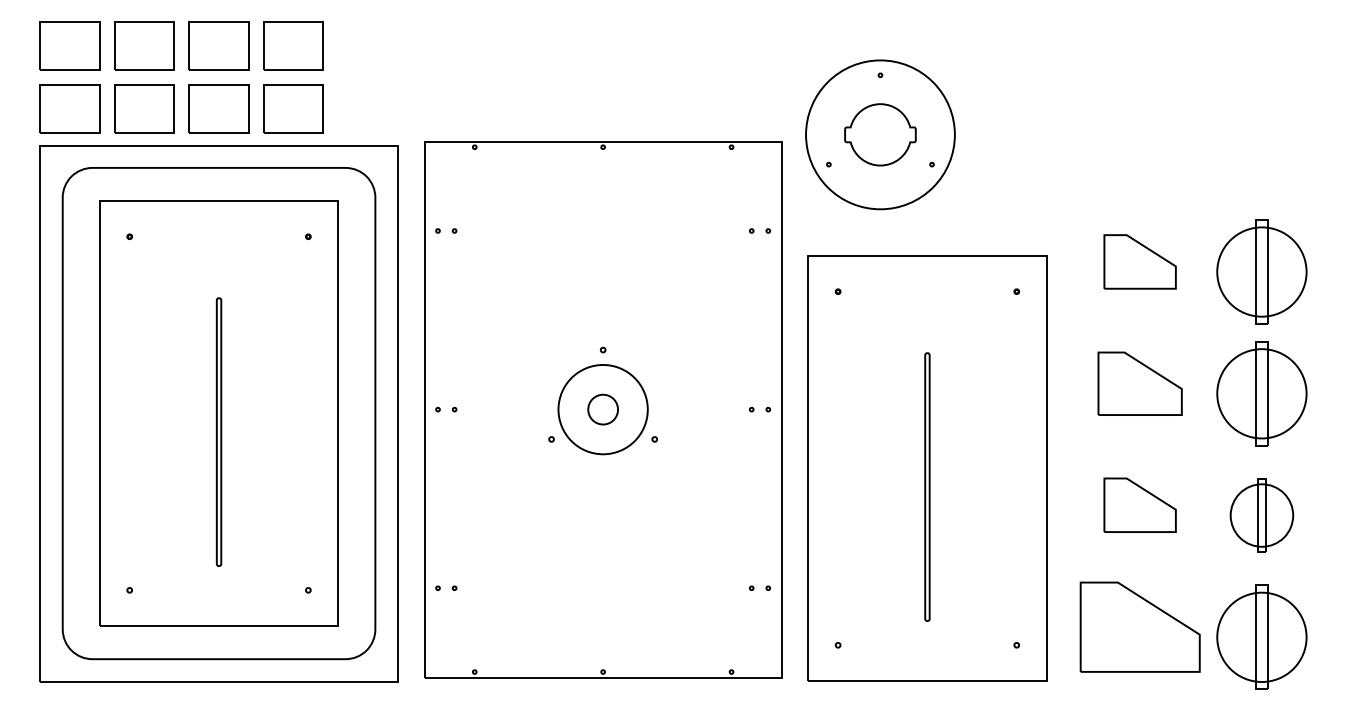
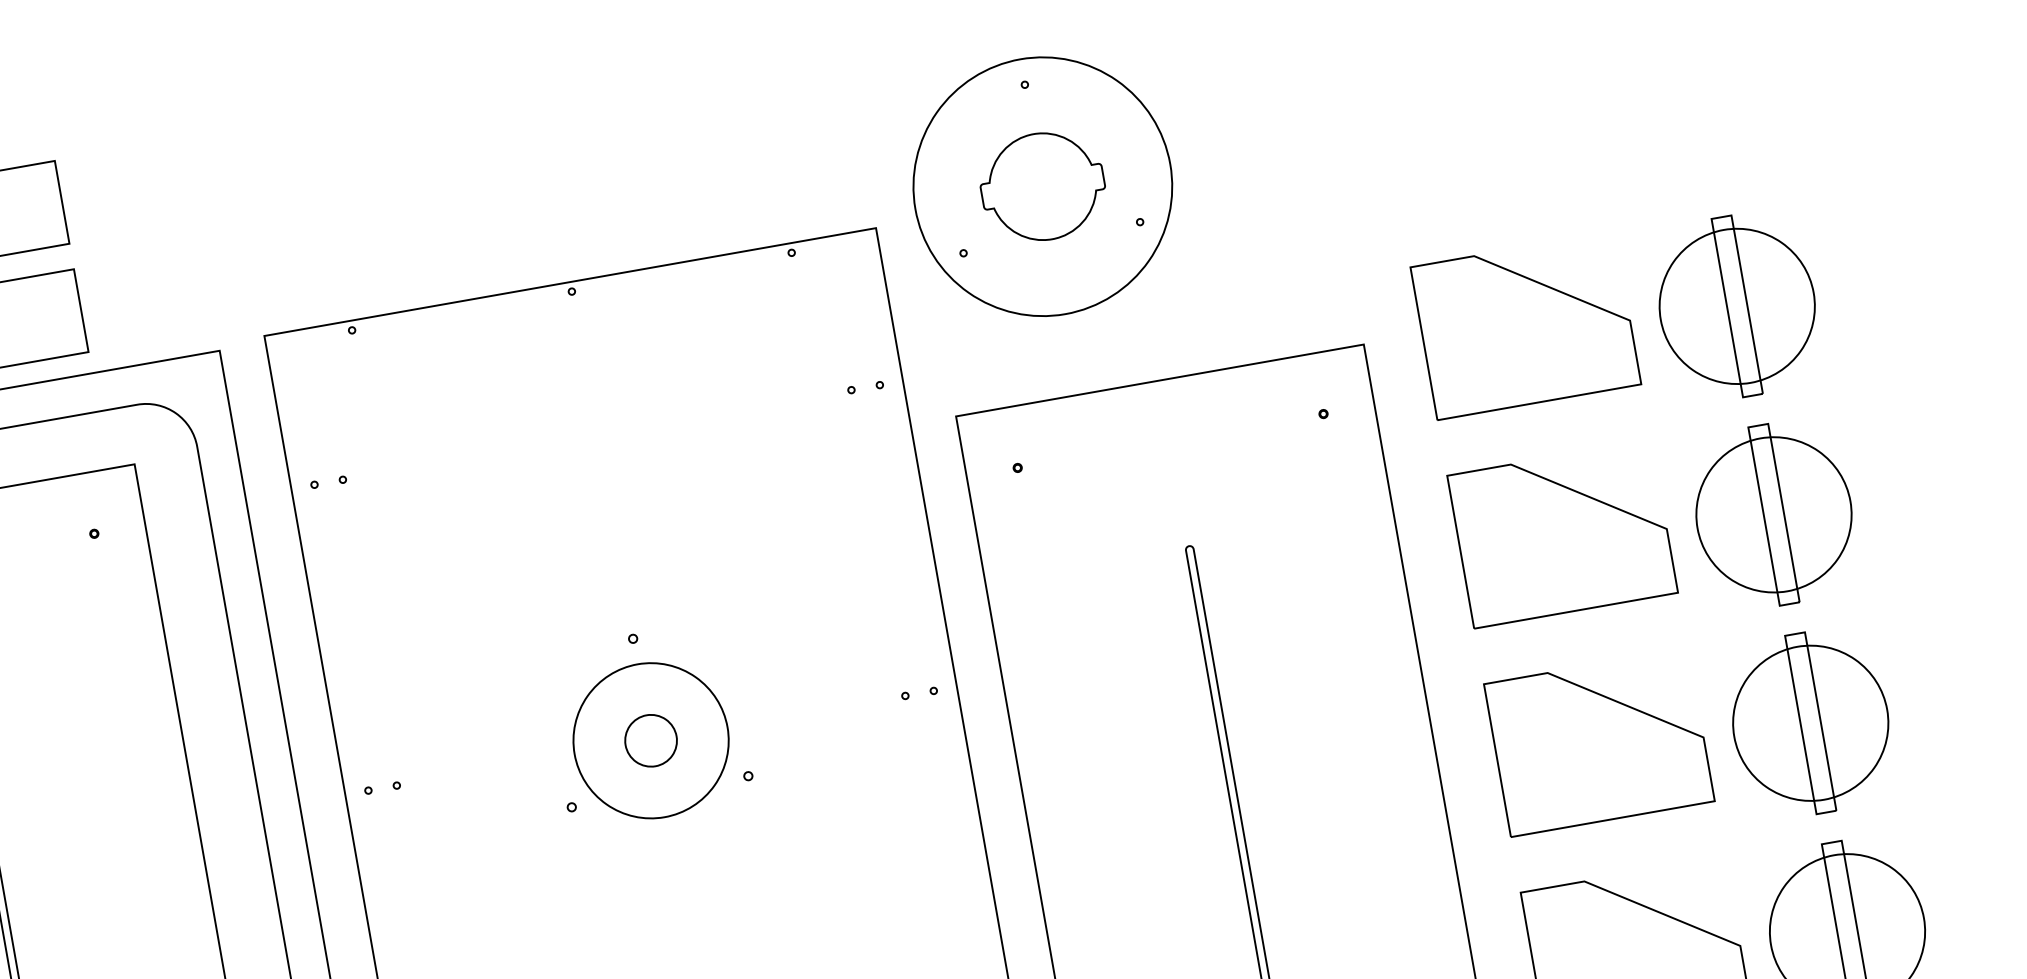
part: (1139, 261) -> (1524, 325), size x1.67
part: (1139, 383) -> (1561, 534), size x1.43
part: (1139, 504) -> (1597, 741), size x1.67
part: (1261, 515) -> (1810, 723), size x1.43

